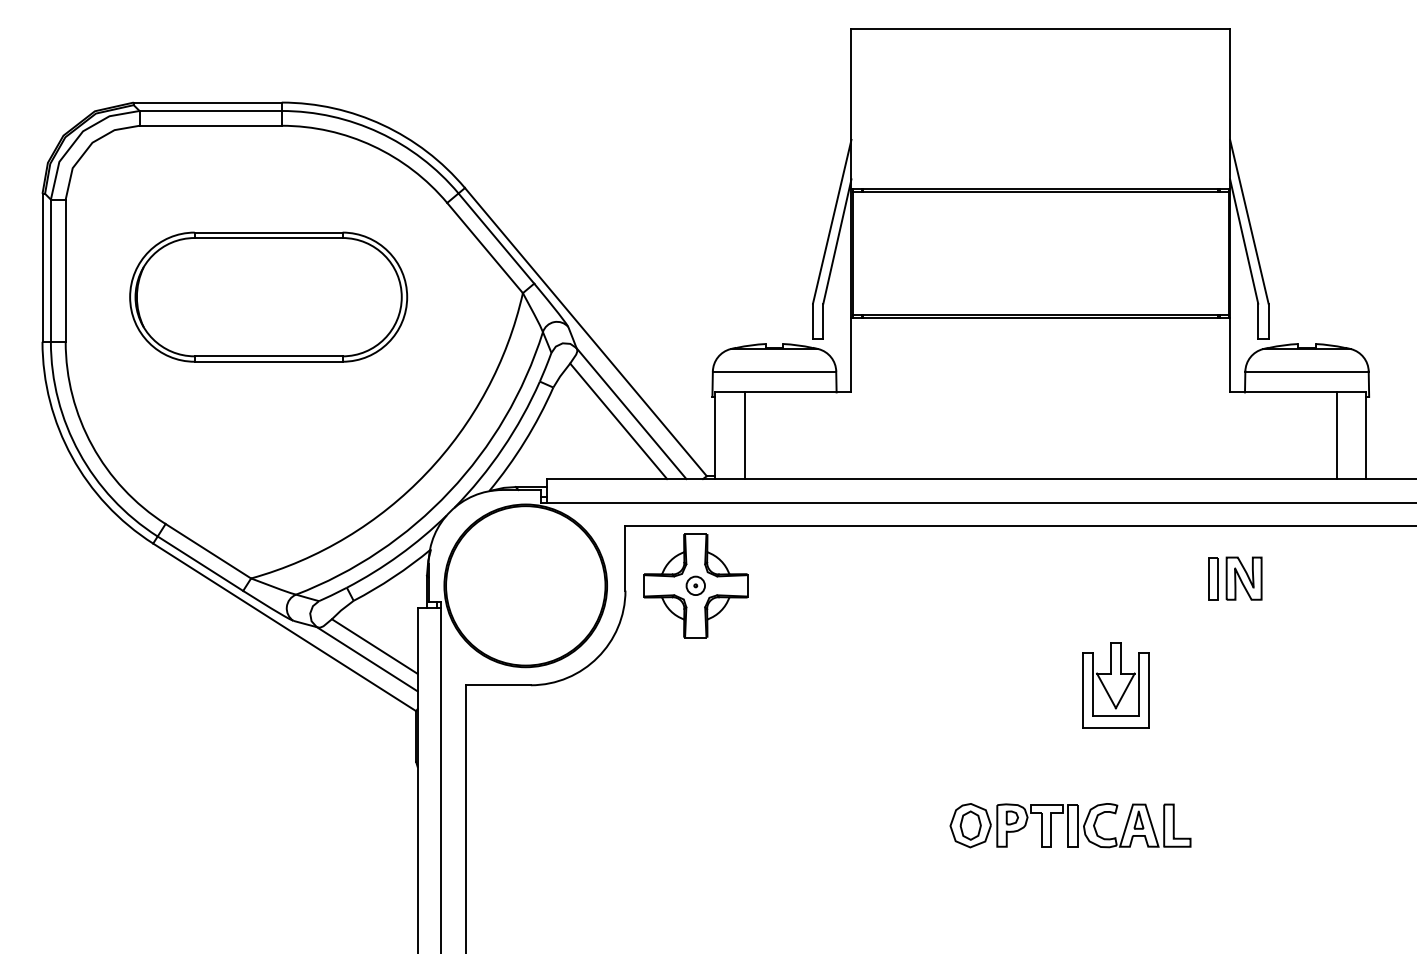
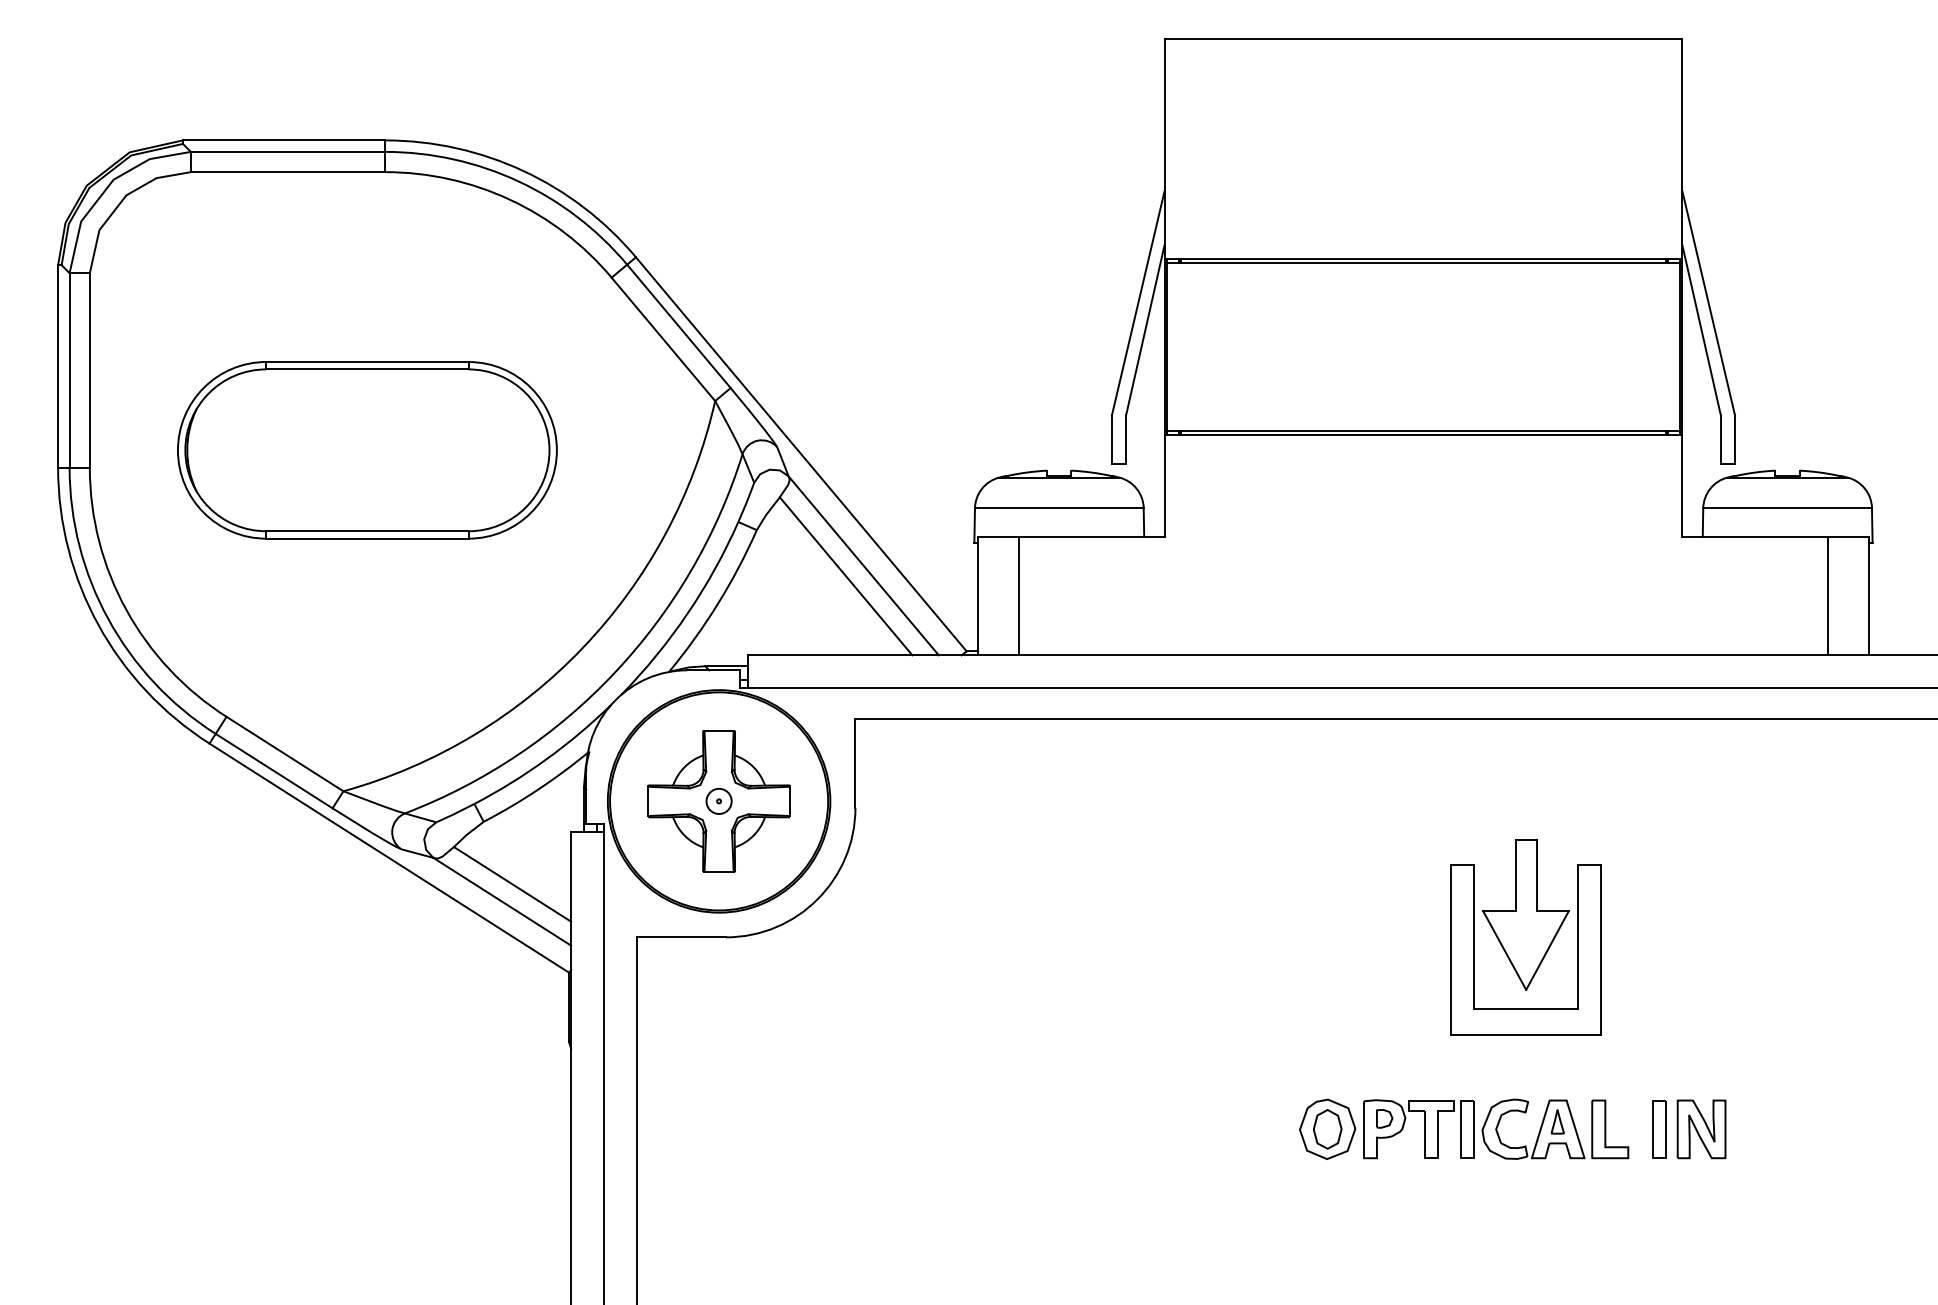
part: (268, 296) -> (367, 449), moved
part: (1235, 578) -> (1689, 1129), moved
part: (695, 585) -> (718, 800), moved
part: (1115, 684) -> (1525, 936), size x1.67

